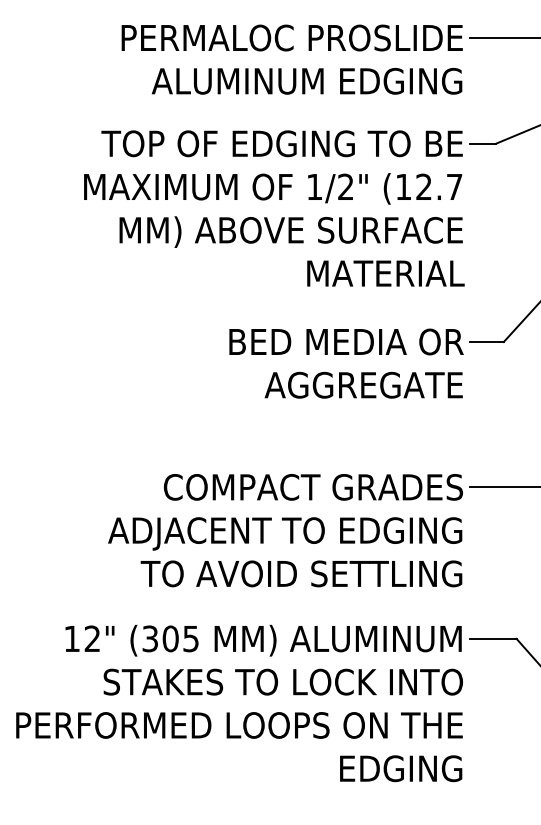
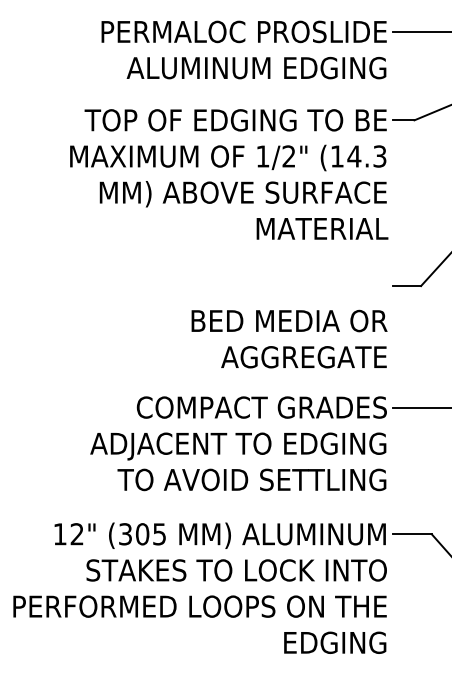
text: (438, 187) -> (366, 156), (12.7 -> (14.3
text: (346, 362) -> (289, 338), moved

